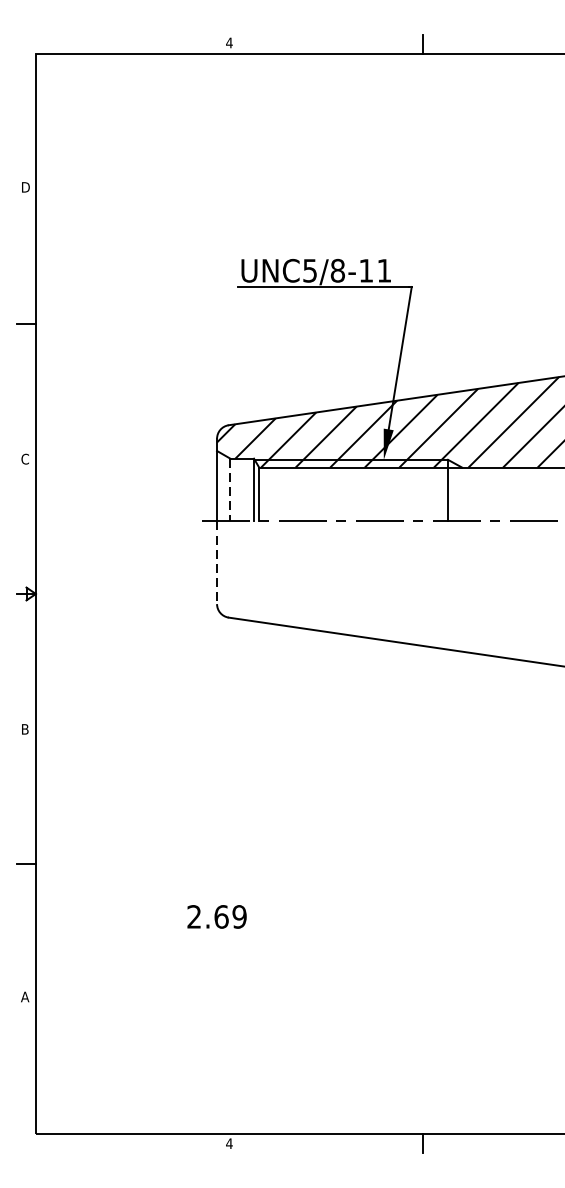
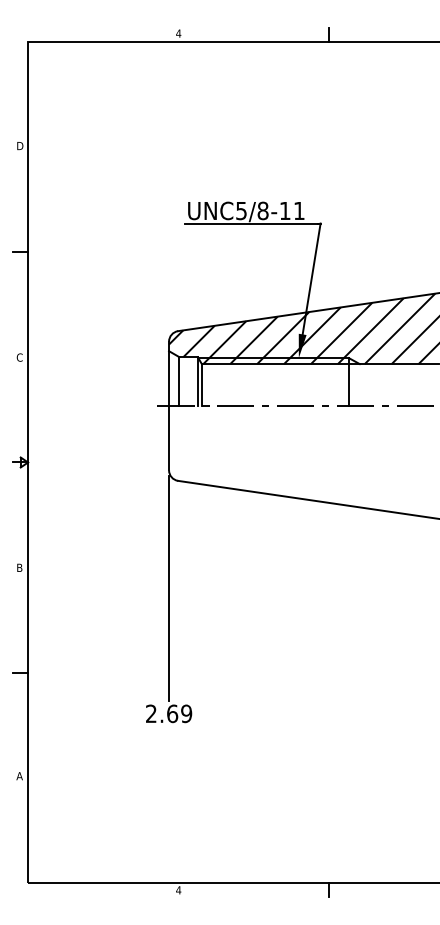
line: (230, 491) -> (179, 382), dashed -> solid
line: (217, 563) -> (169, 438), dashed -> solid
line: (217, 755) -> (169, 588), added

